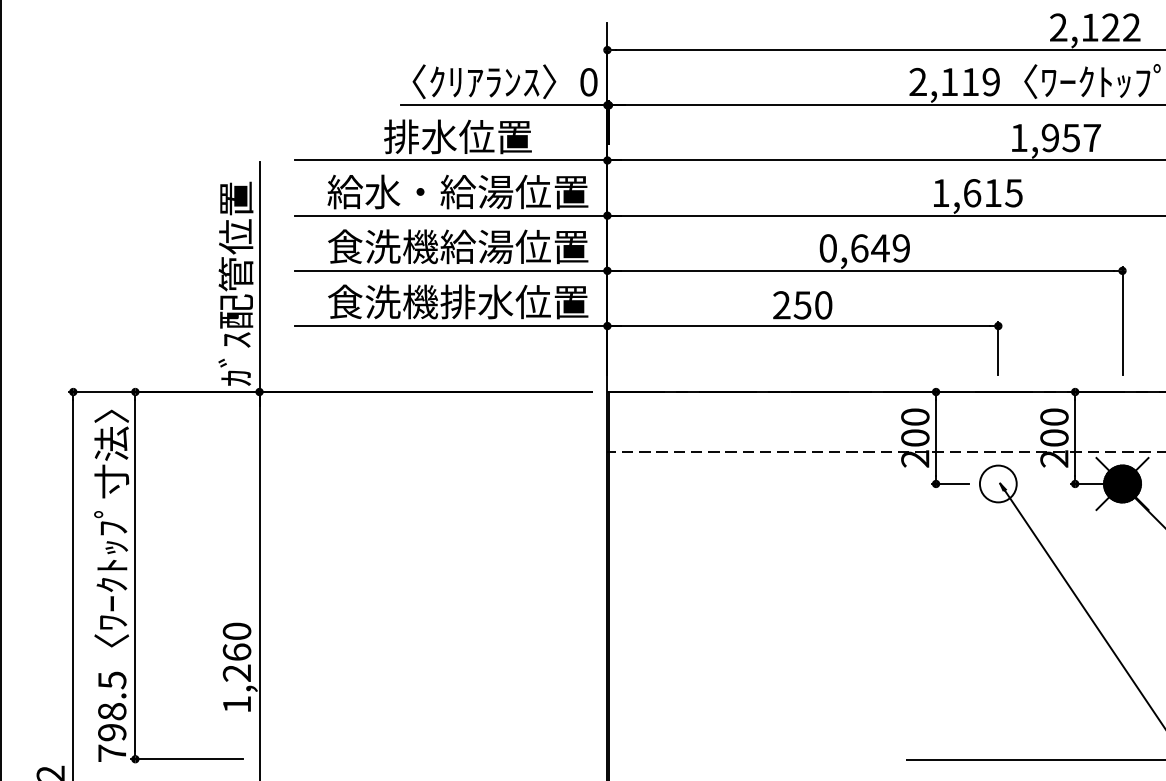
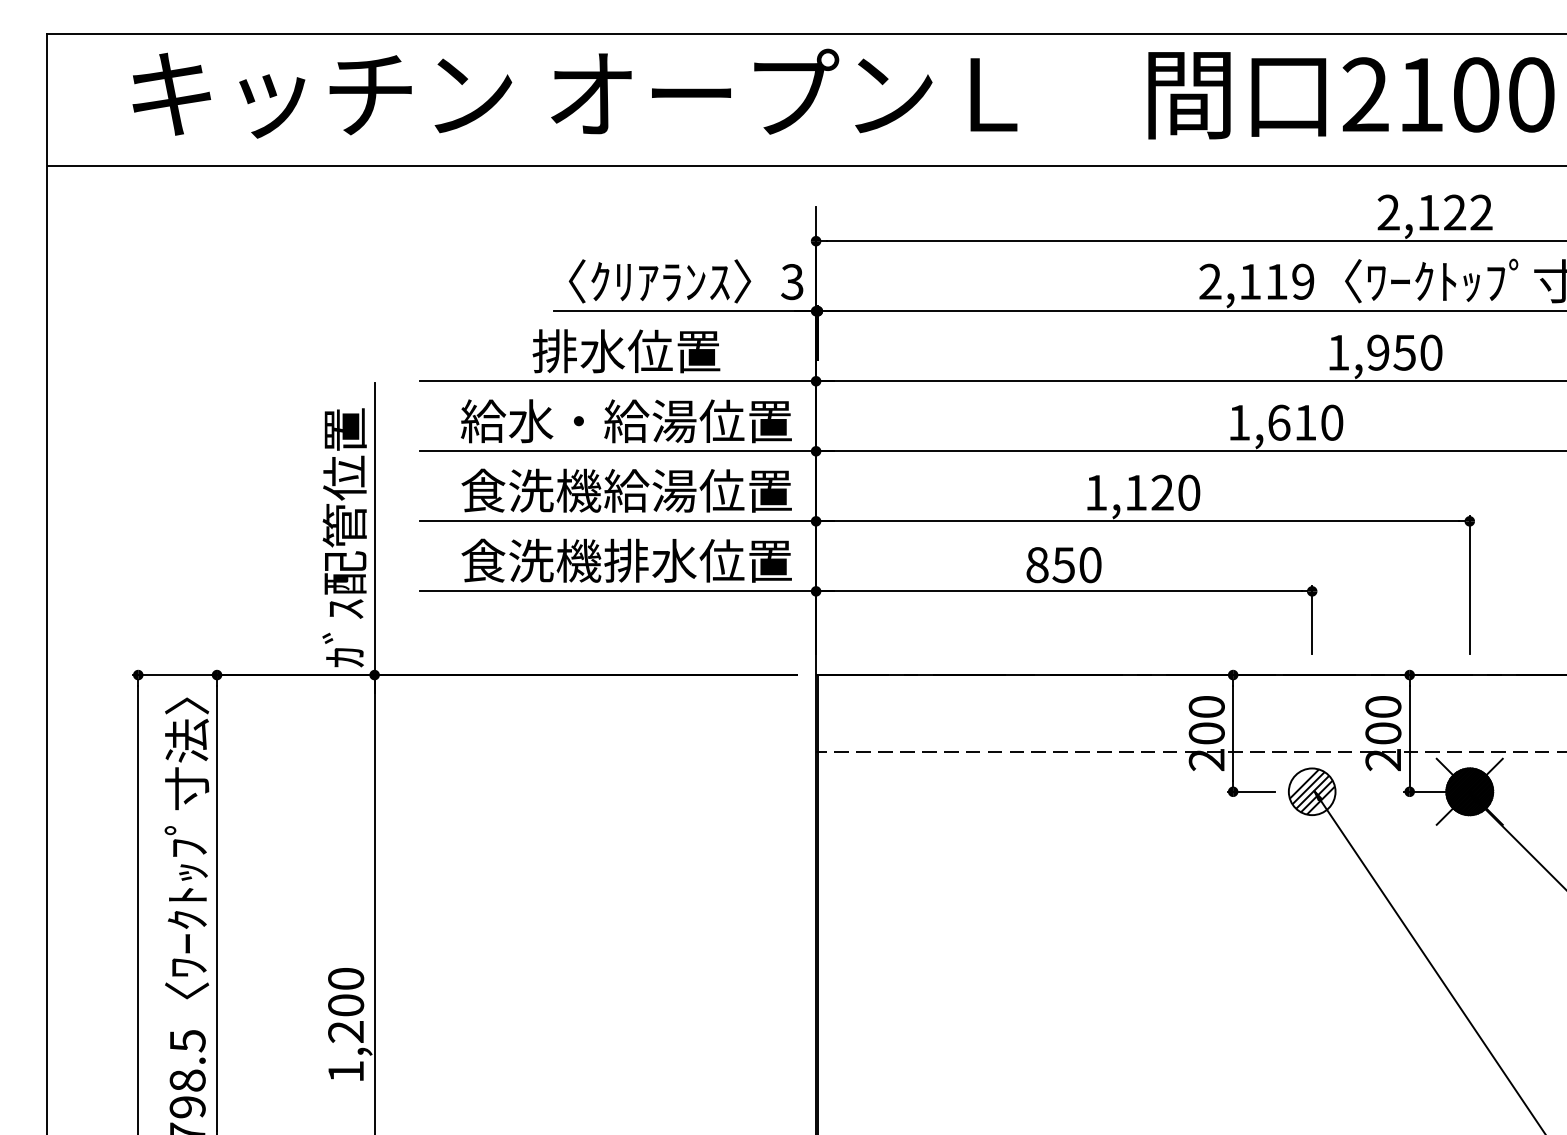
text: (588, 82) -> (792, 282), 0 -> 3
text: (1092, 137) -> (1431, 352), 1,957 -> 1,950
text: (1013, 192) -> (1331, 422), 1,615 -> 1,610
text: (864, 248) -> (1142, 492), 0,649 -> 1,120
text: (781, 305) -> (1037, 565), 250 -> 850
hatch: (997, 483) -> (1311, 791), added
text: (237, 652) -> (346, 1005), 1,260 -> 1,200

